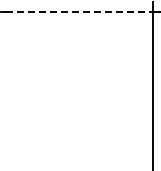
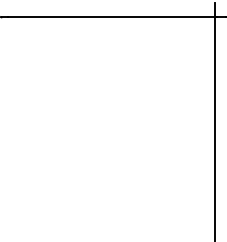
line: (79, 12) -> (112, 17), dashed -> solid

